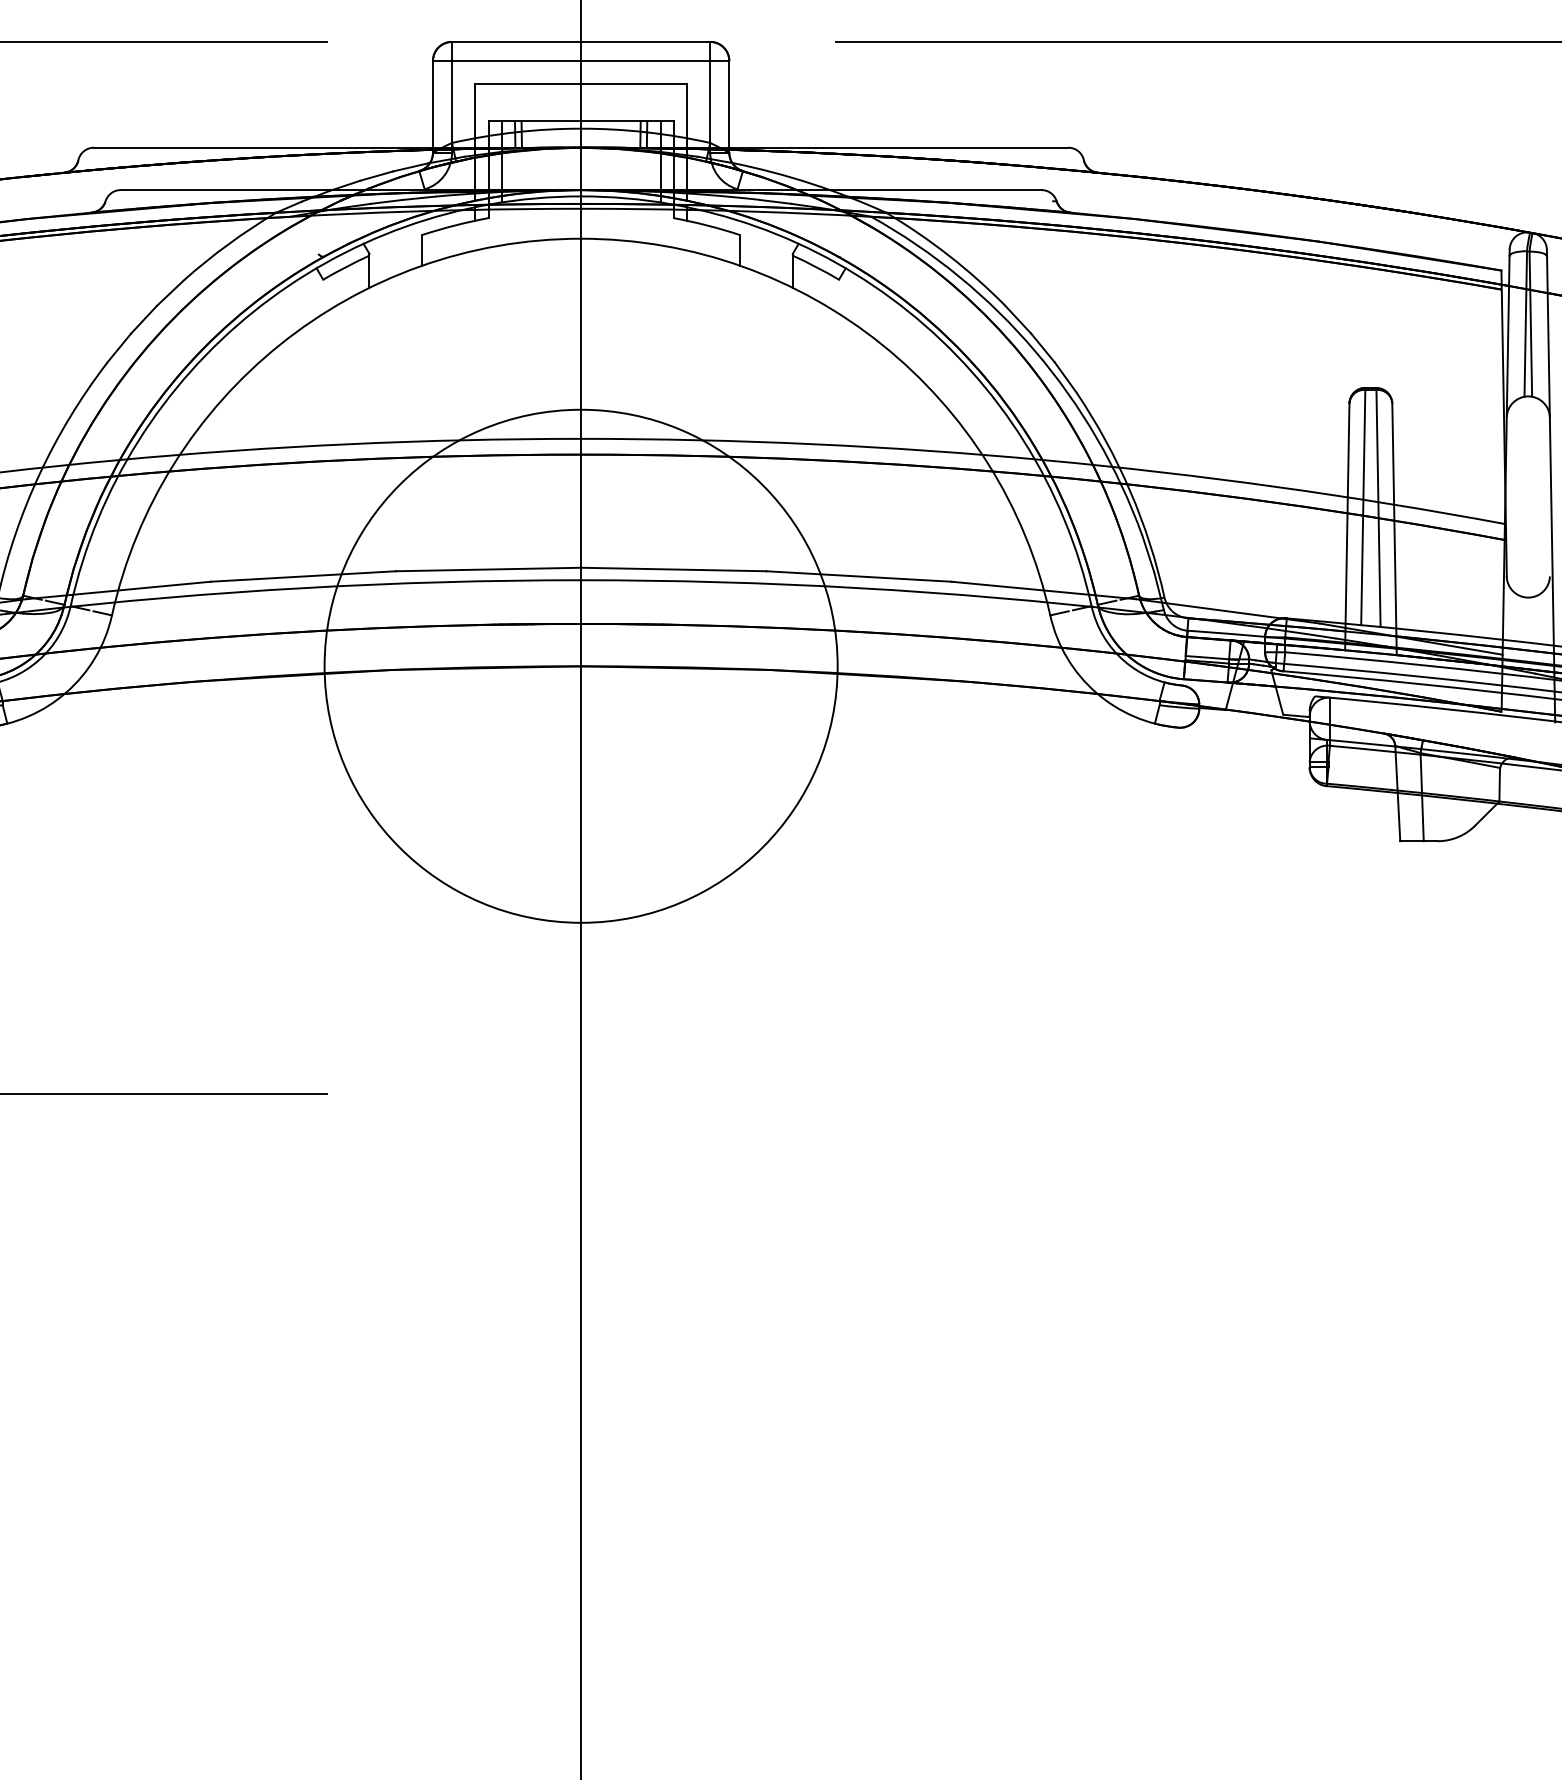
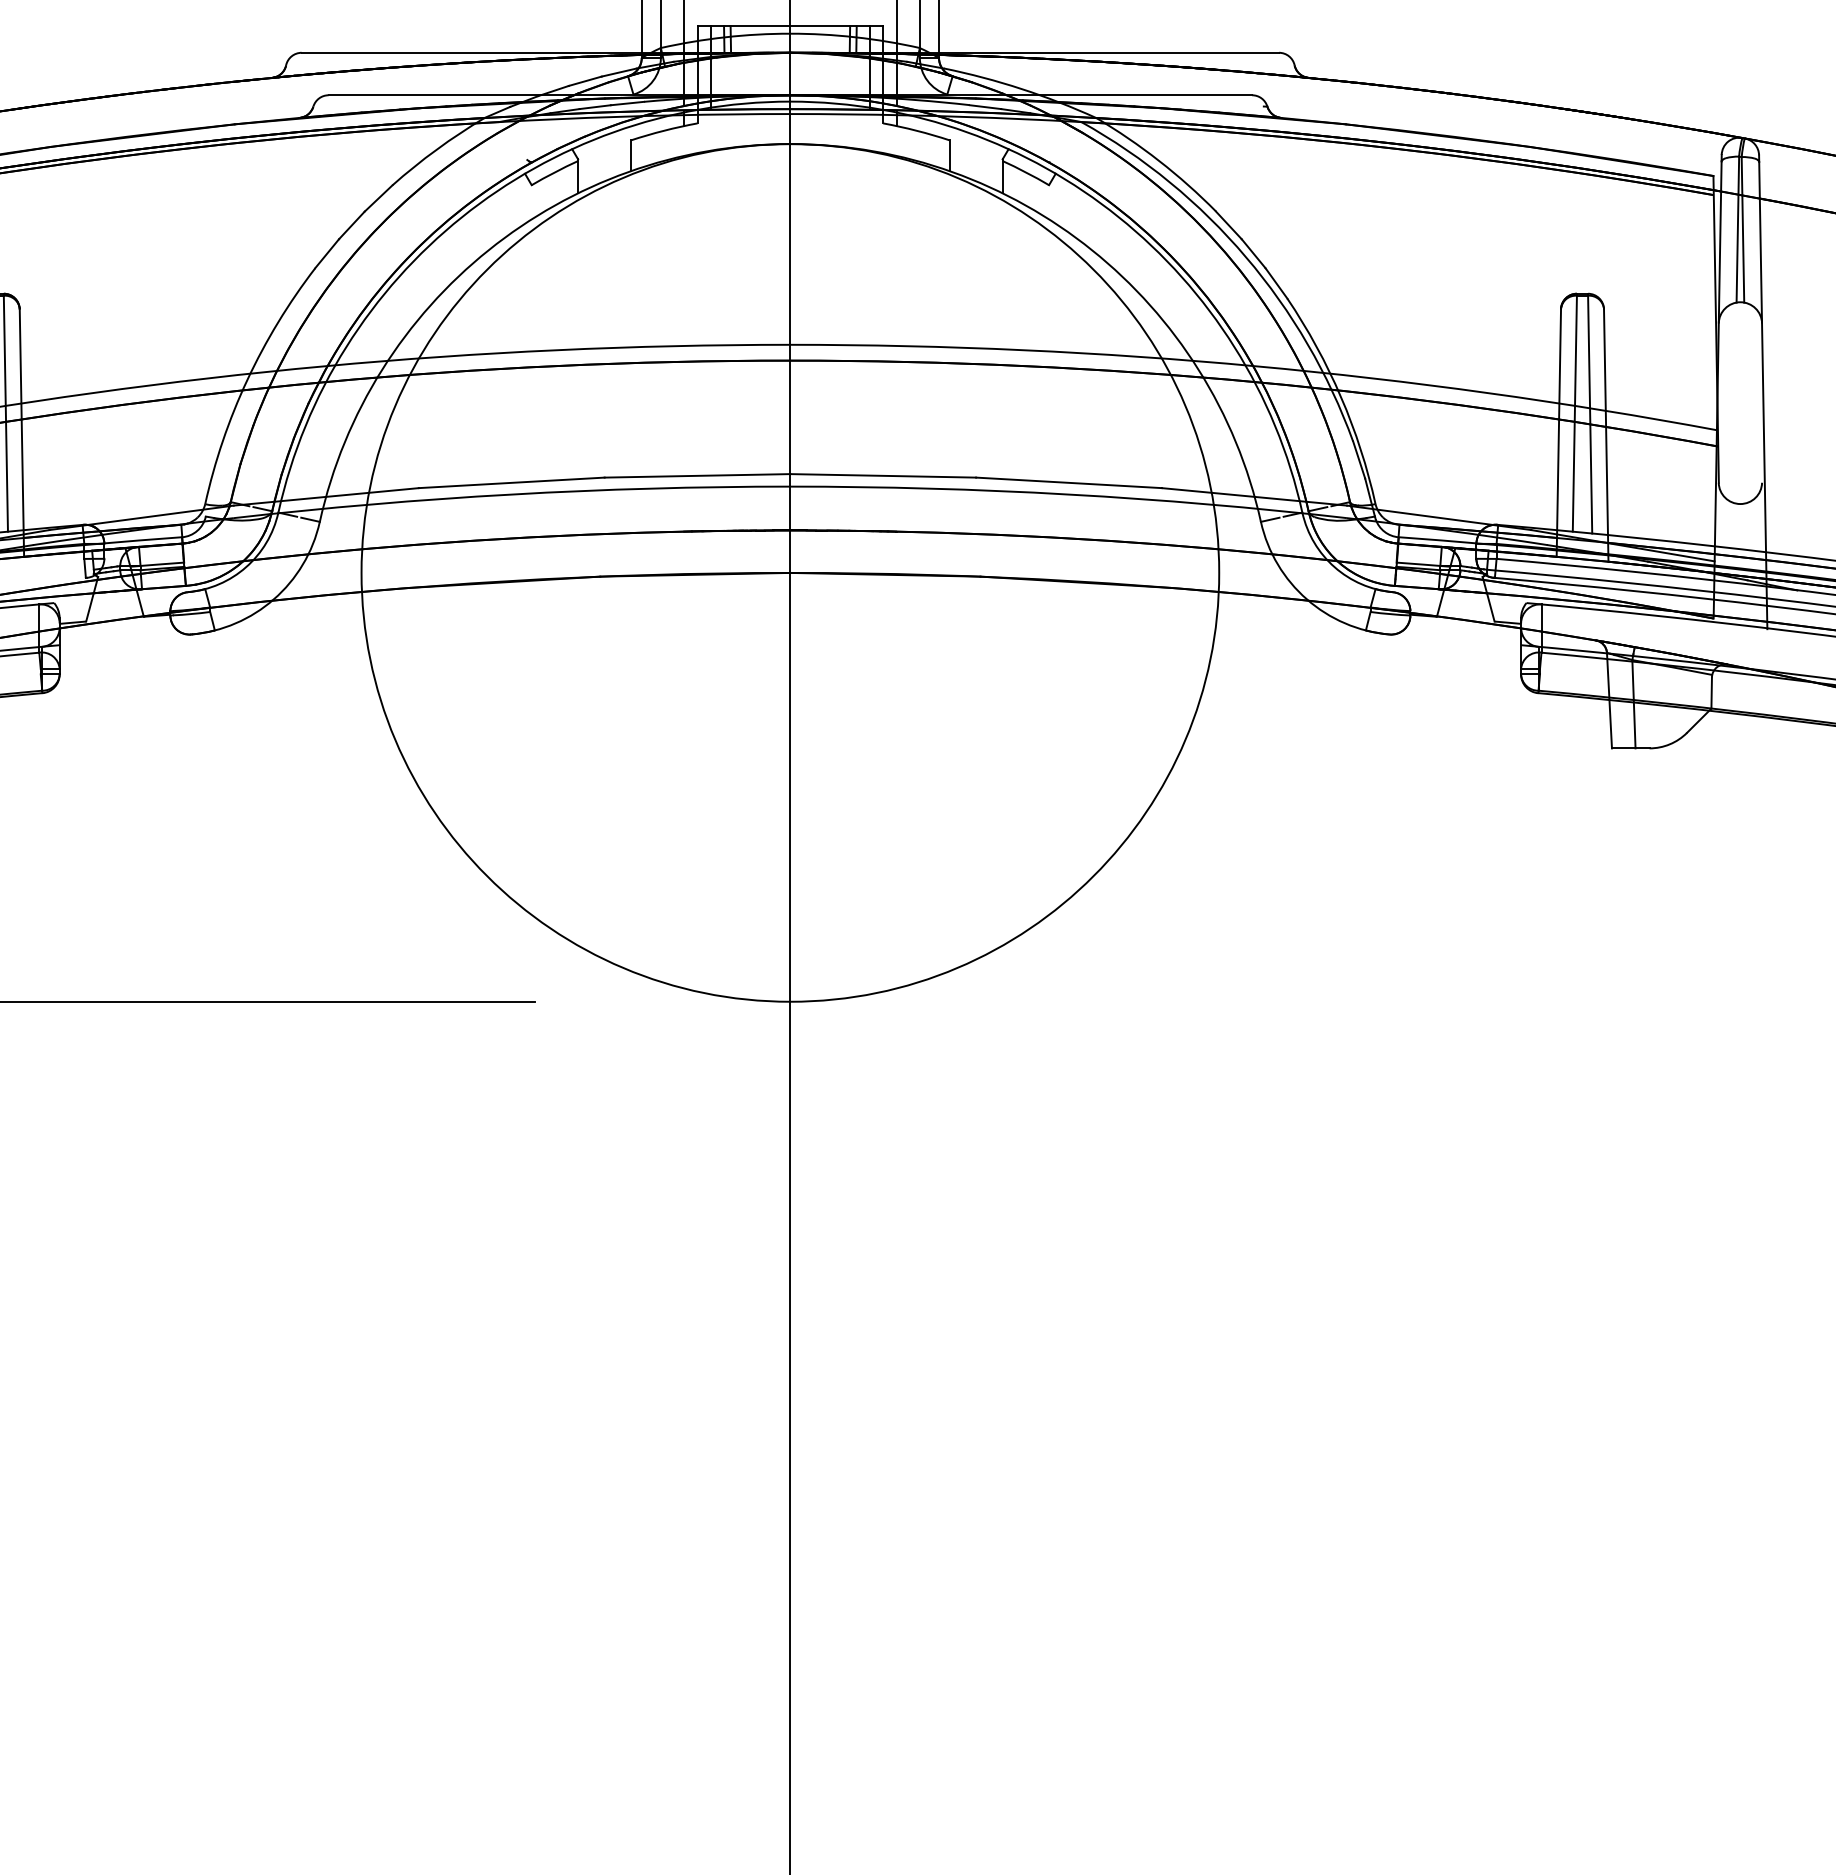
circle: (581, 665) -> (790, 572), size x1.67

